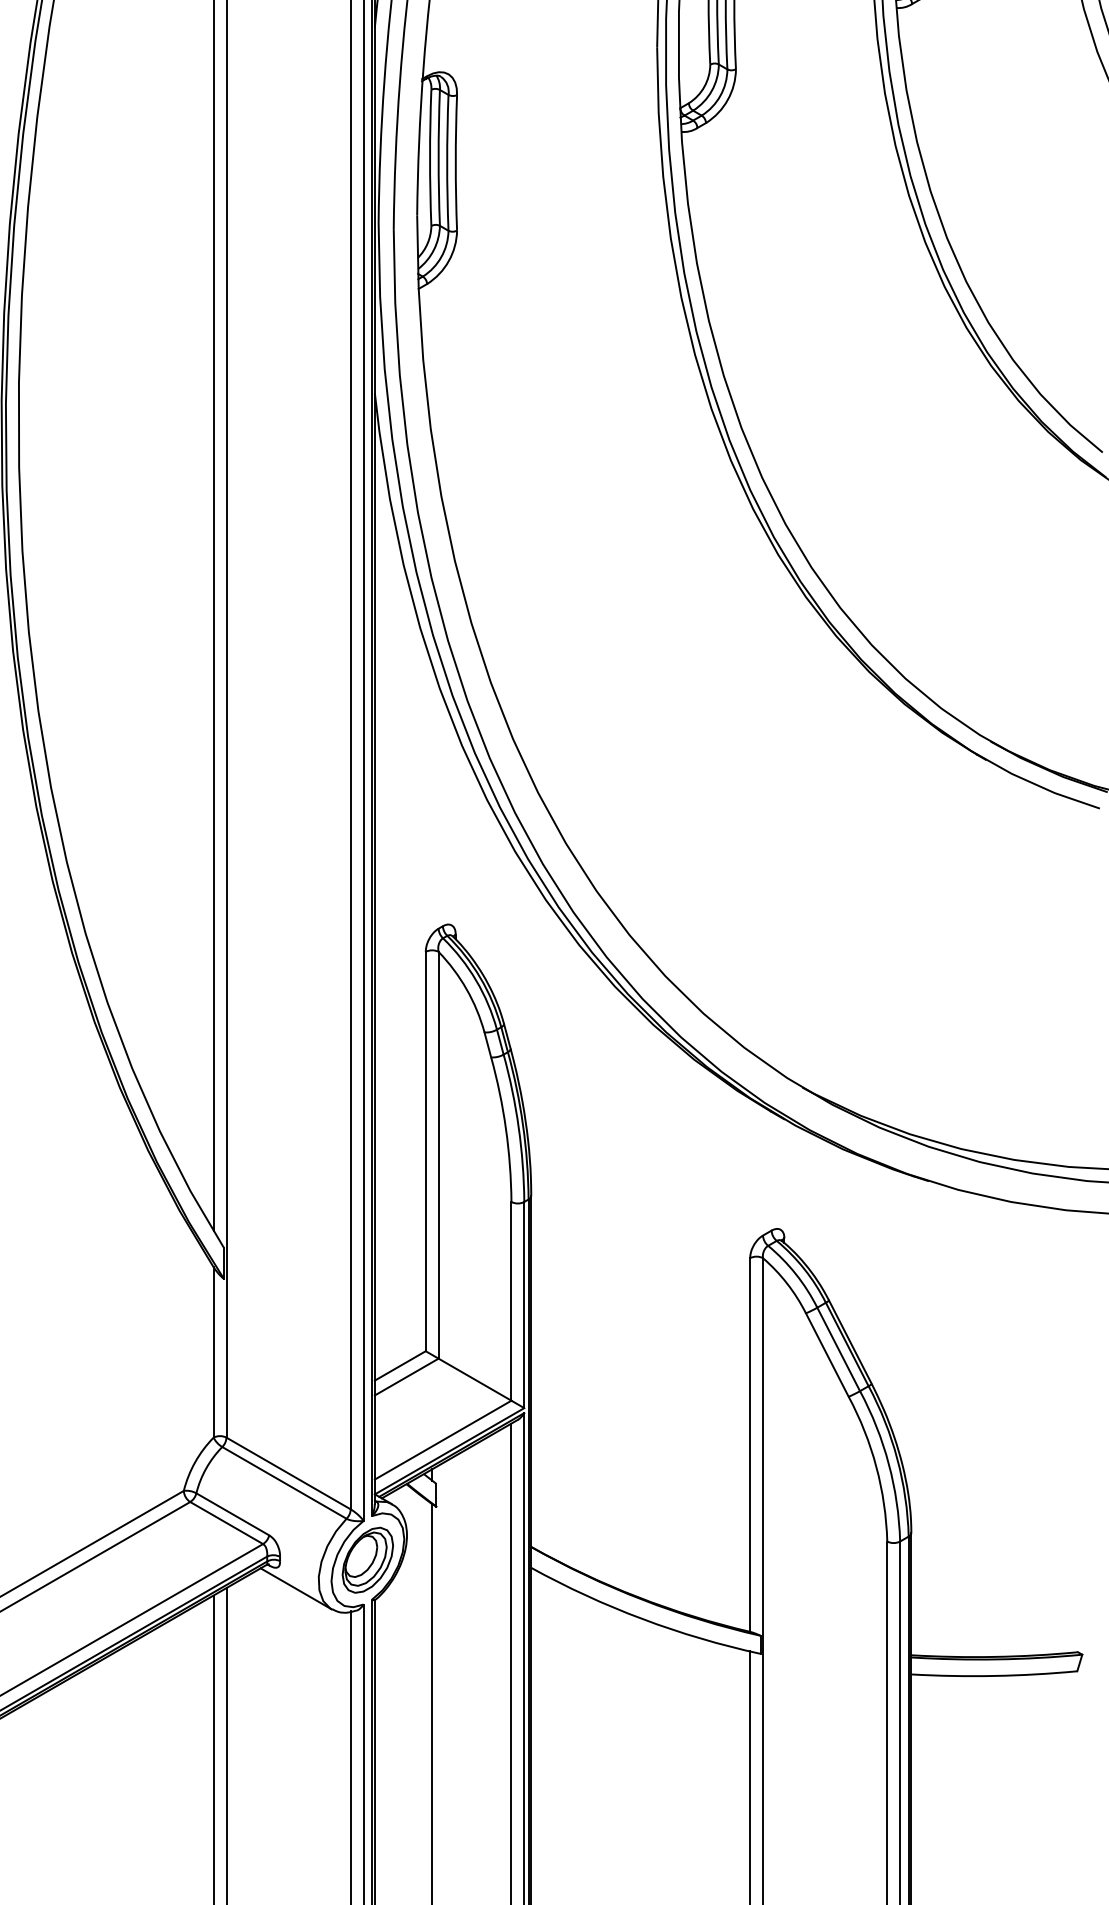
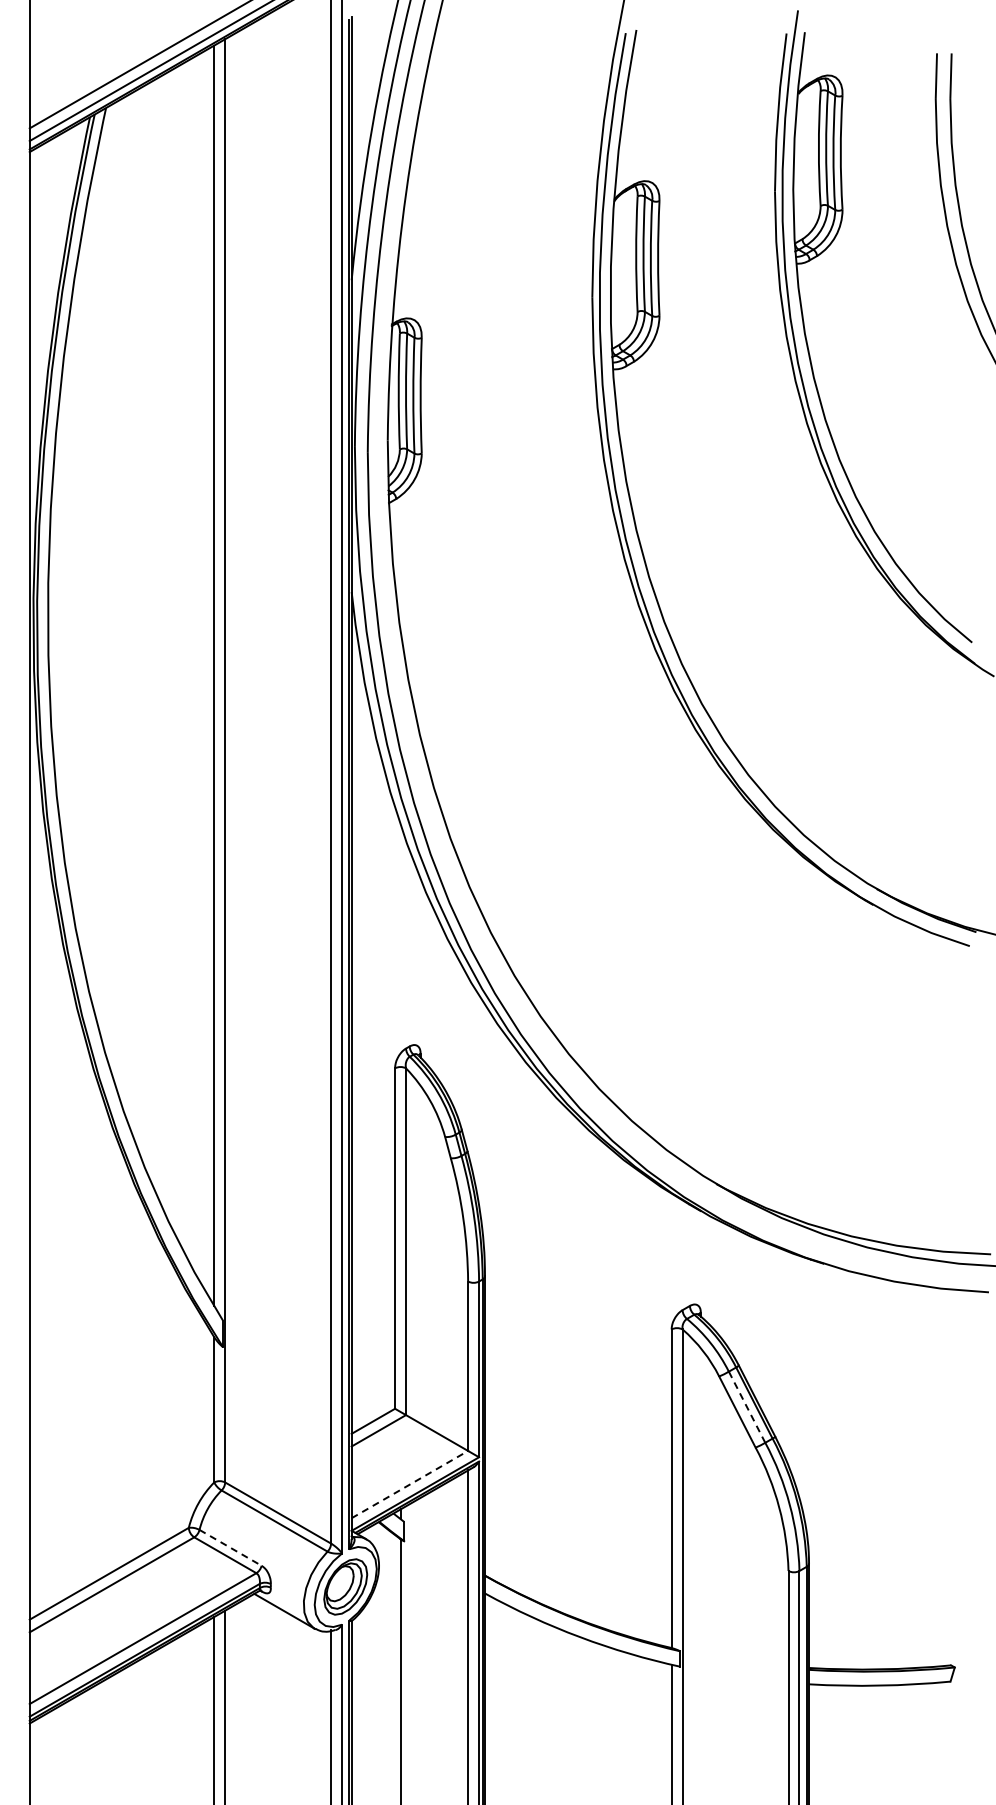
line: (839, 1349) -> (747, 1407), solid -> dashed
line: (443, 1440) -> (410, 1484), solid -> dashed
line: (232, 1513) -> (230, 1547), solid -> dashed

